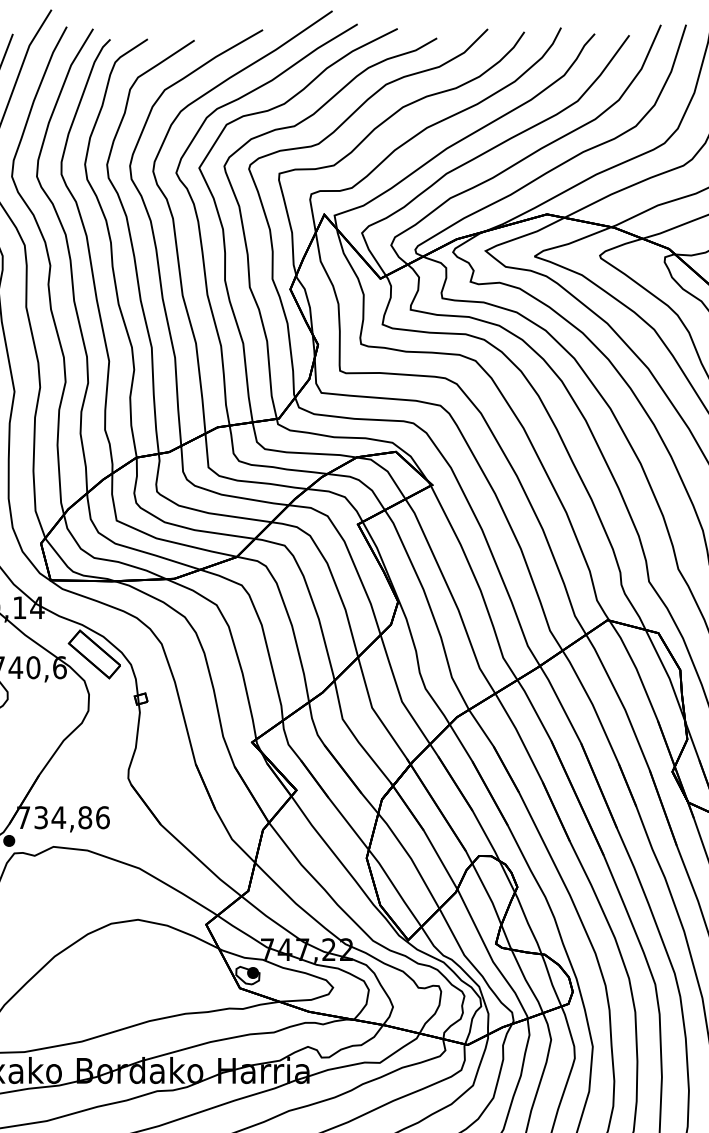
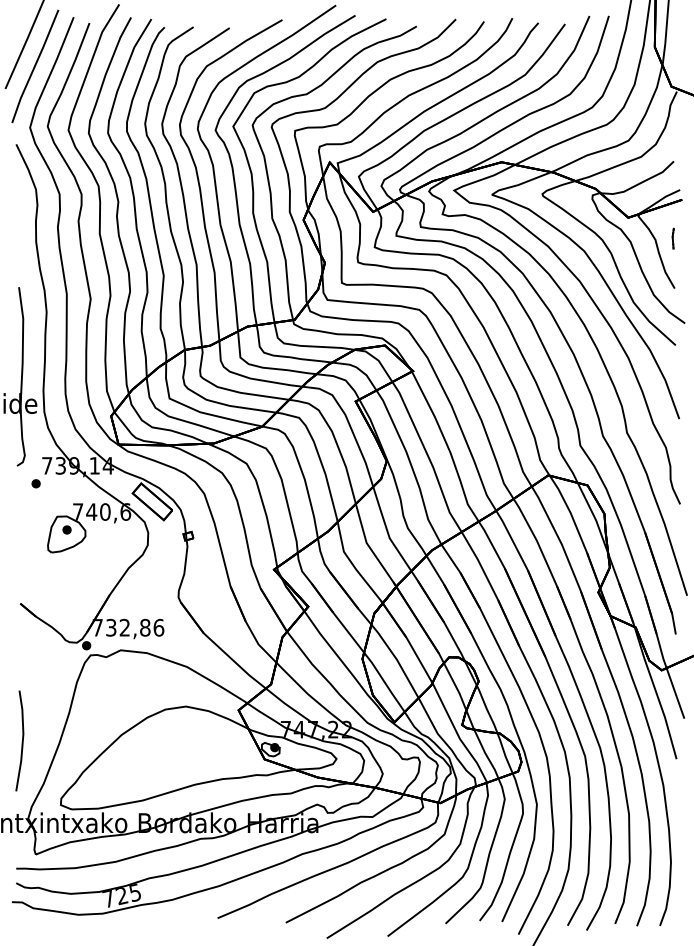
text: (58, 817) -> (124, 627), 734,86 -> 732,86

